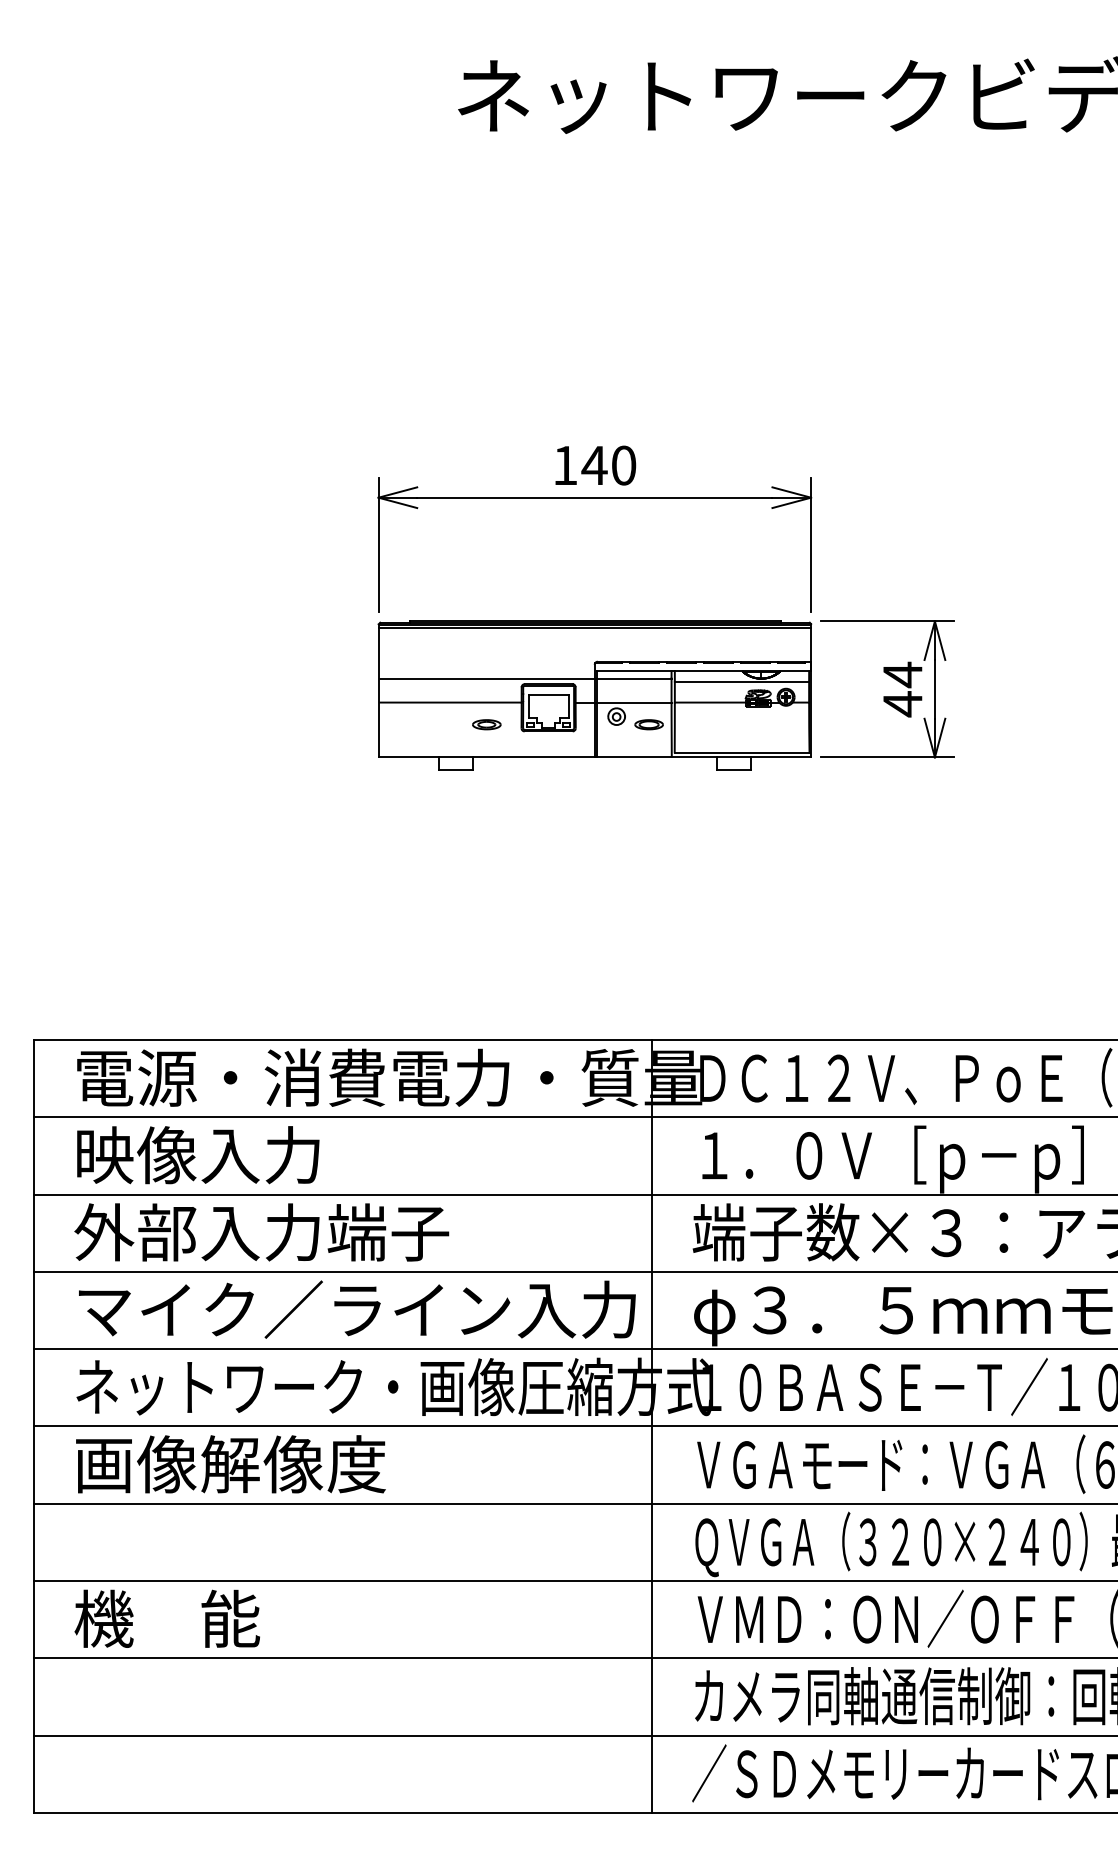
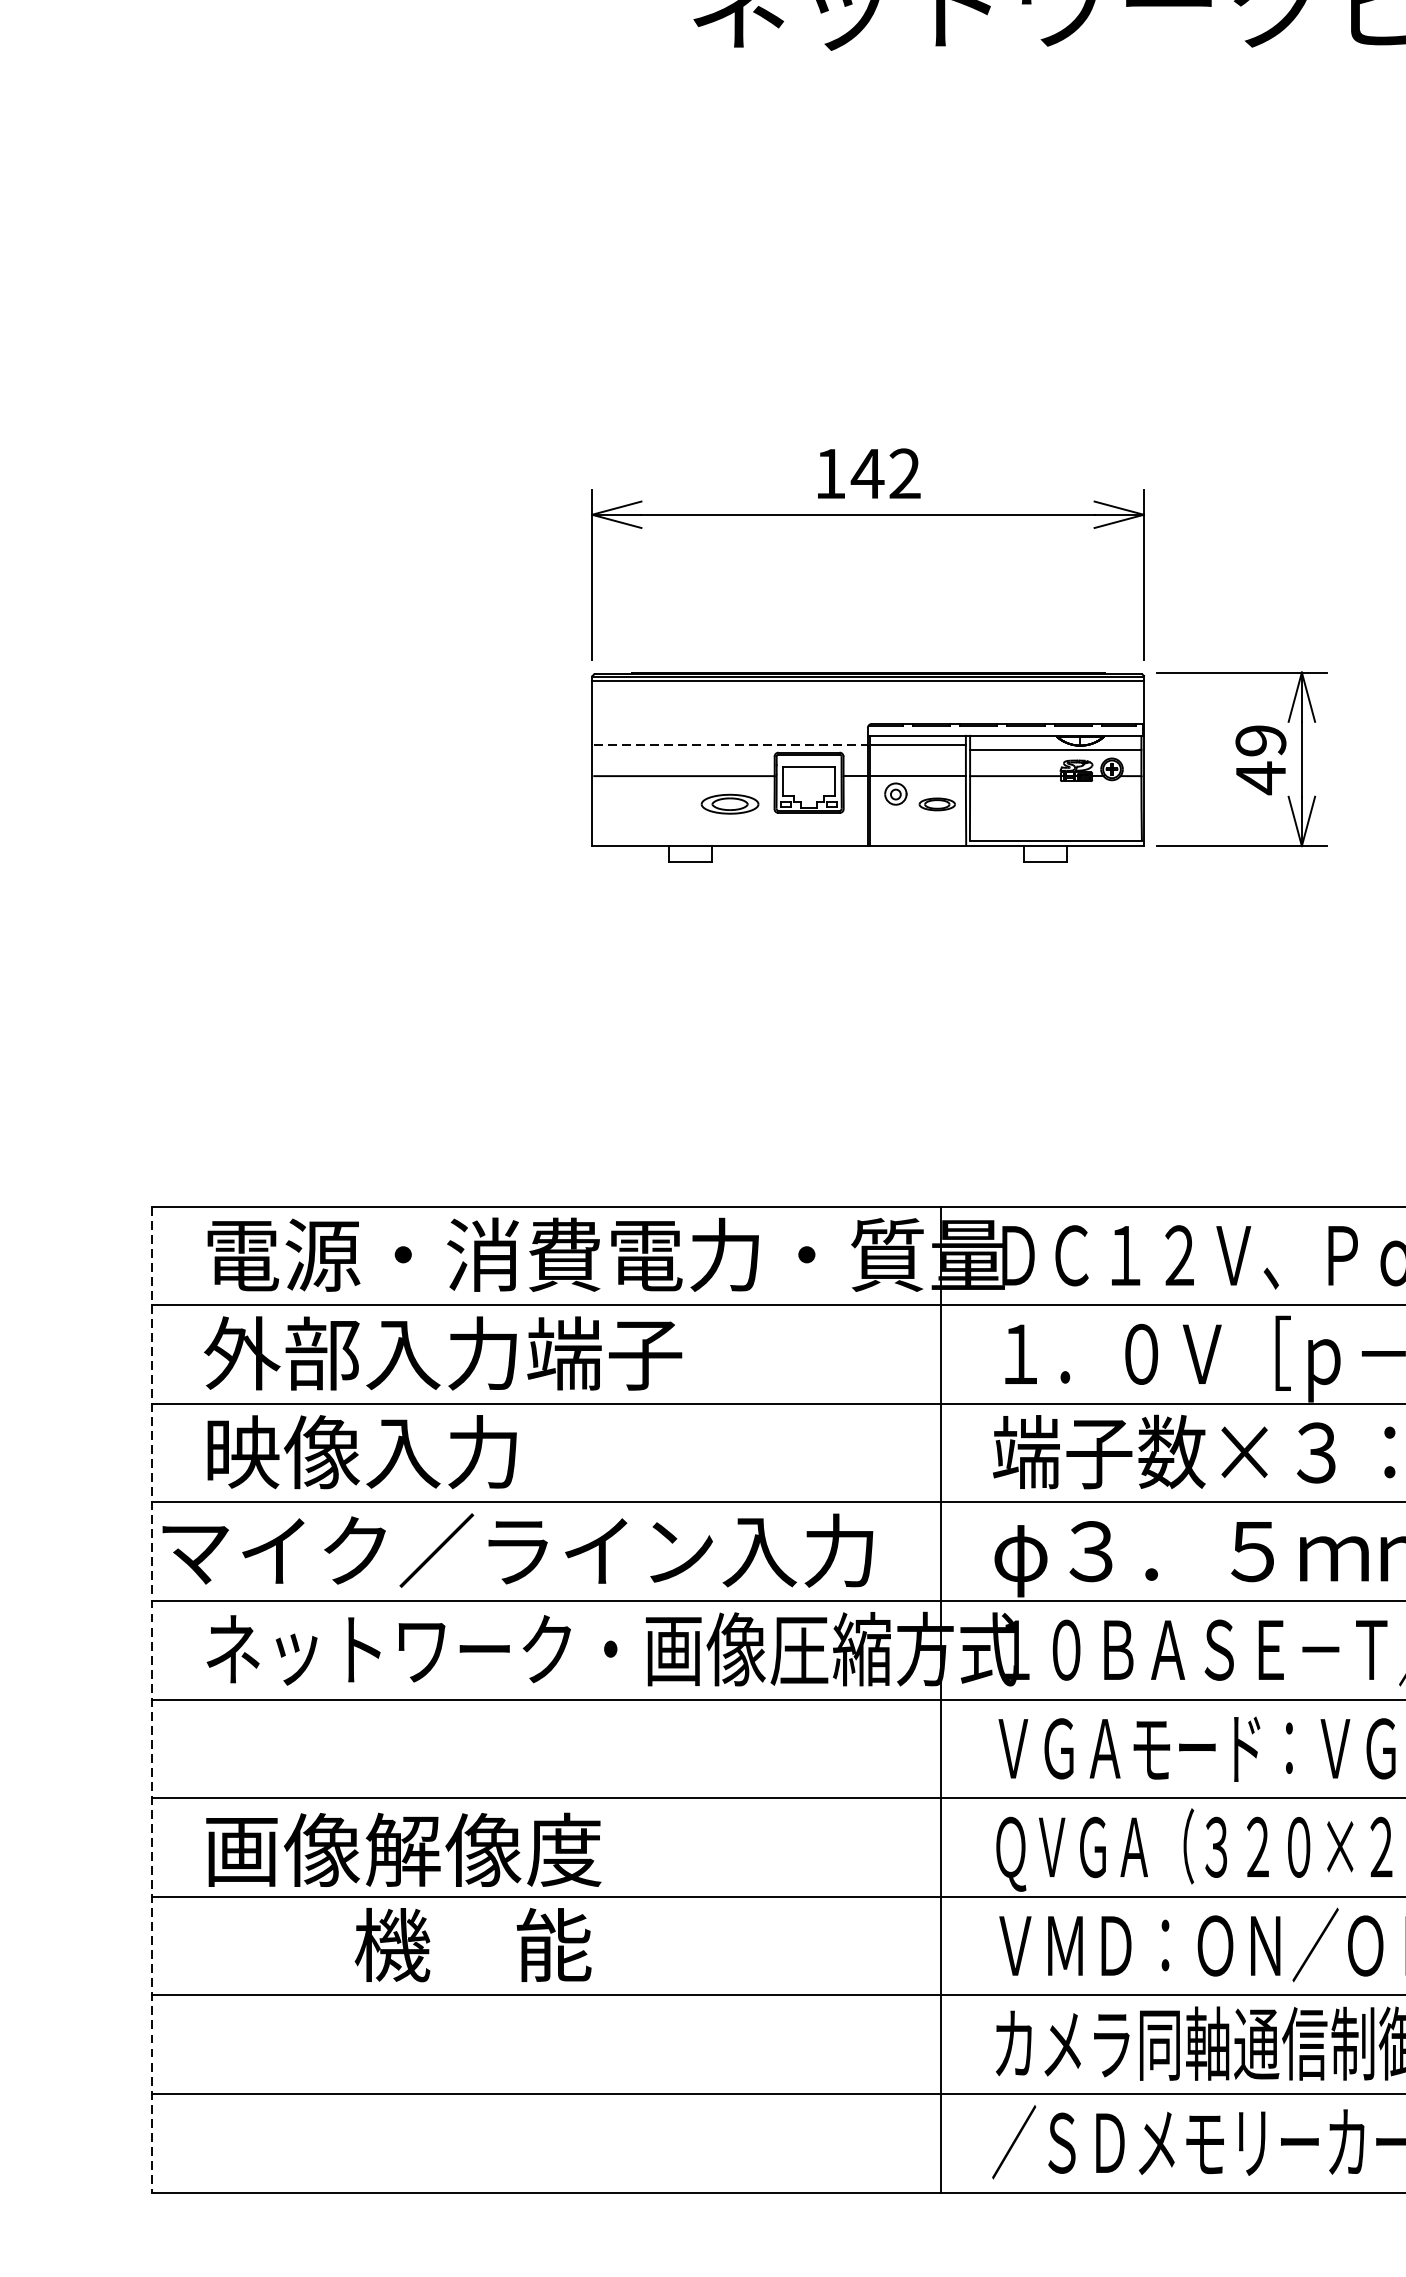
text: (623, 465) -> (904, 473), 140 -> 142
text: (902, 674) -> (1260, 740), 44 -> 49
line: (487, 678) -> (731, 745), solid -> dashed
part: (486, 724) -> (729, 804), size x1.6
text: (261, 1155) -> (442, 1353), 映像入力 -> 外部入力端子
text: (261, 1232) -> (442, 1452), 外部入力端子 -> 映像入力
text: (357, 1309) -> (518, 1550), moved
line: (33, 1426) -> (151, 1699), solid -> dashed
text: (230, 1464) -> (403, 1850), moved
text: (166, 1618) -> (472, 1944), moved

